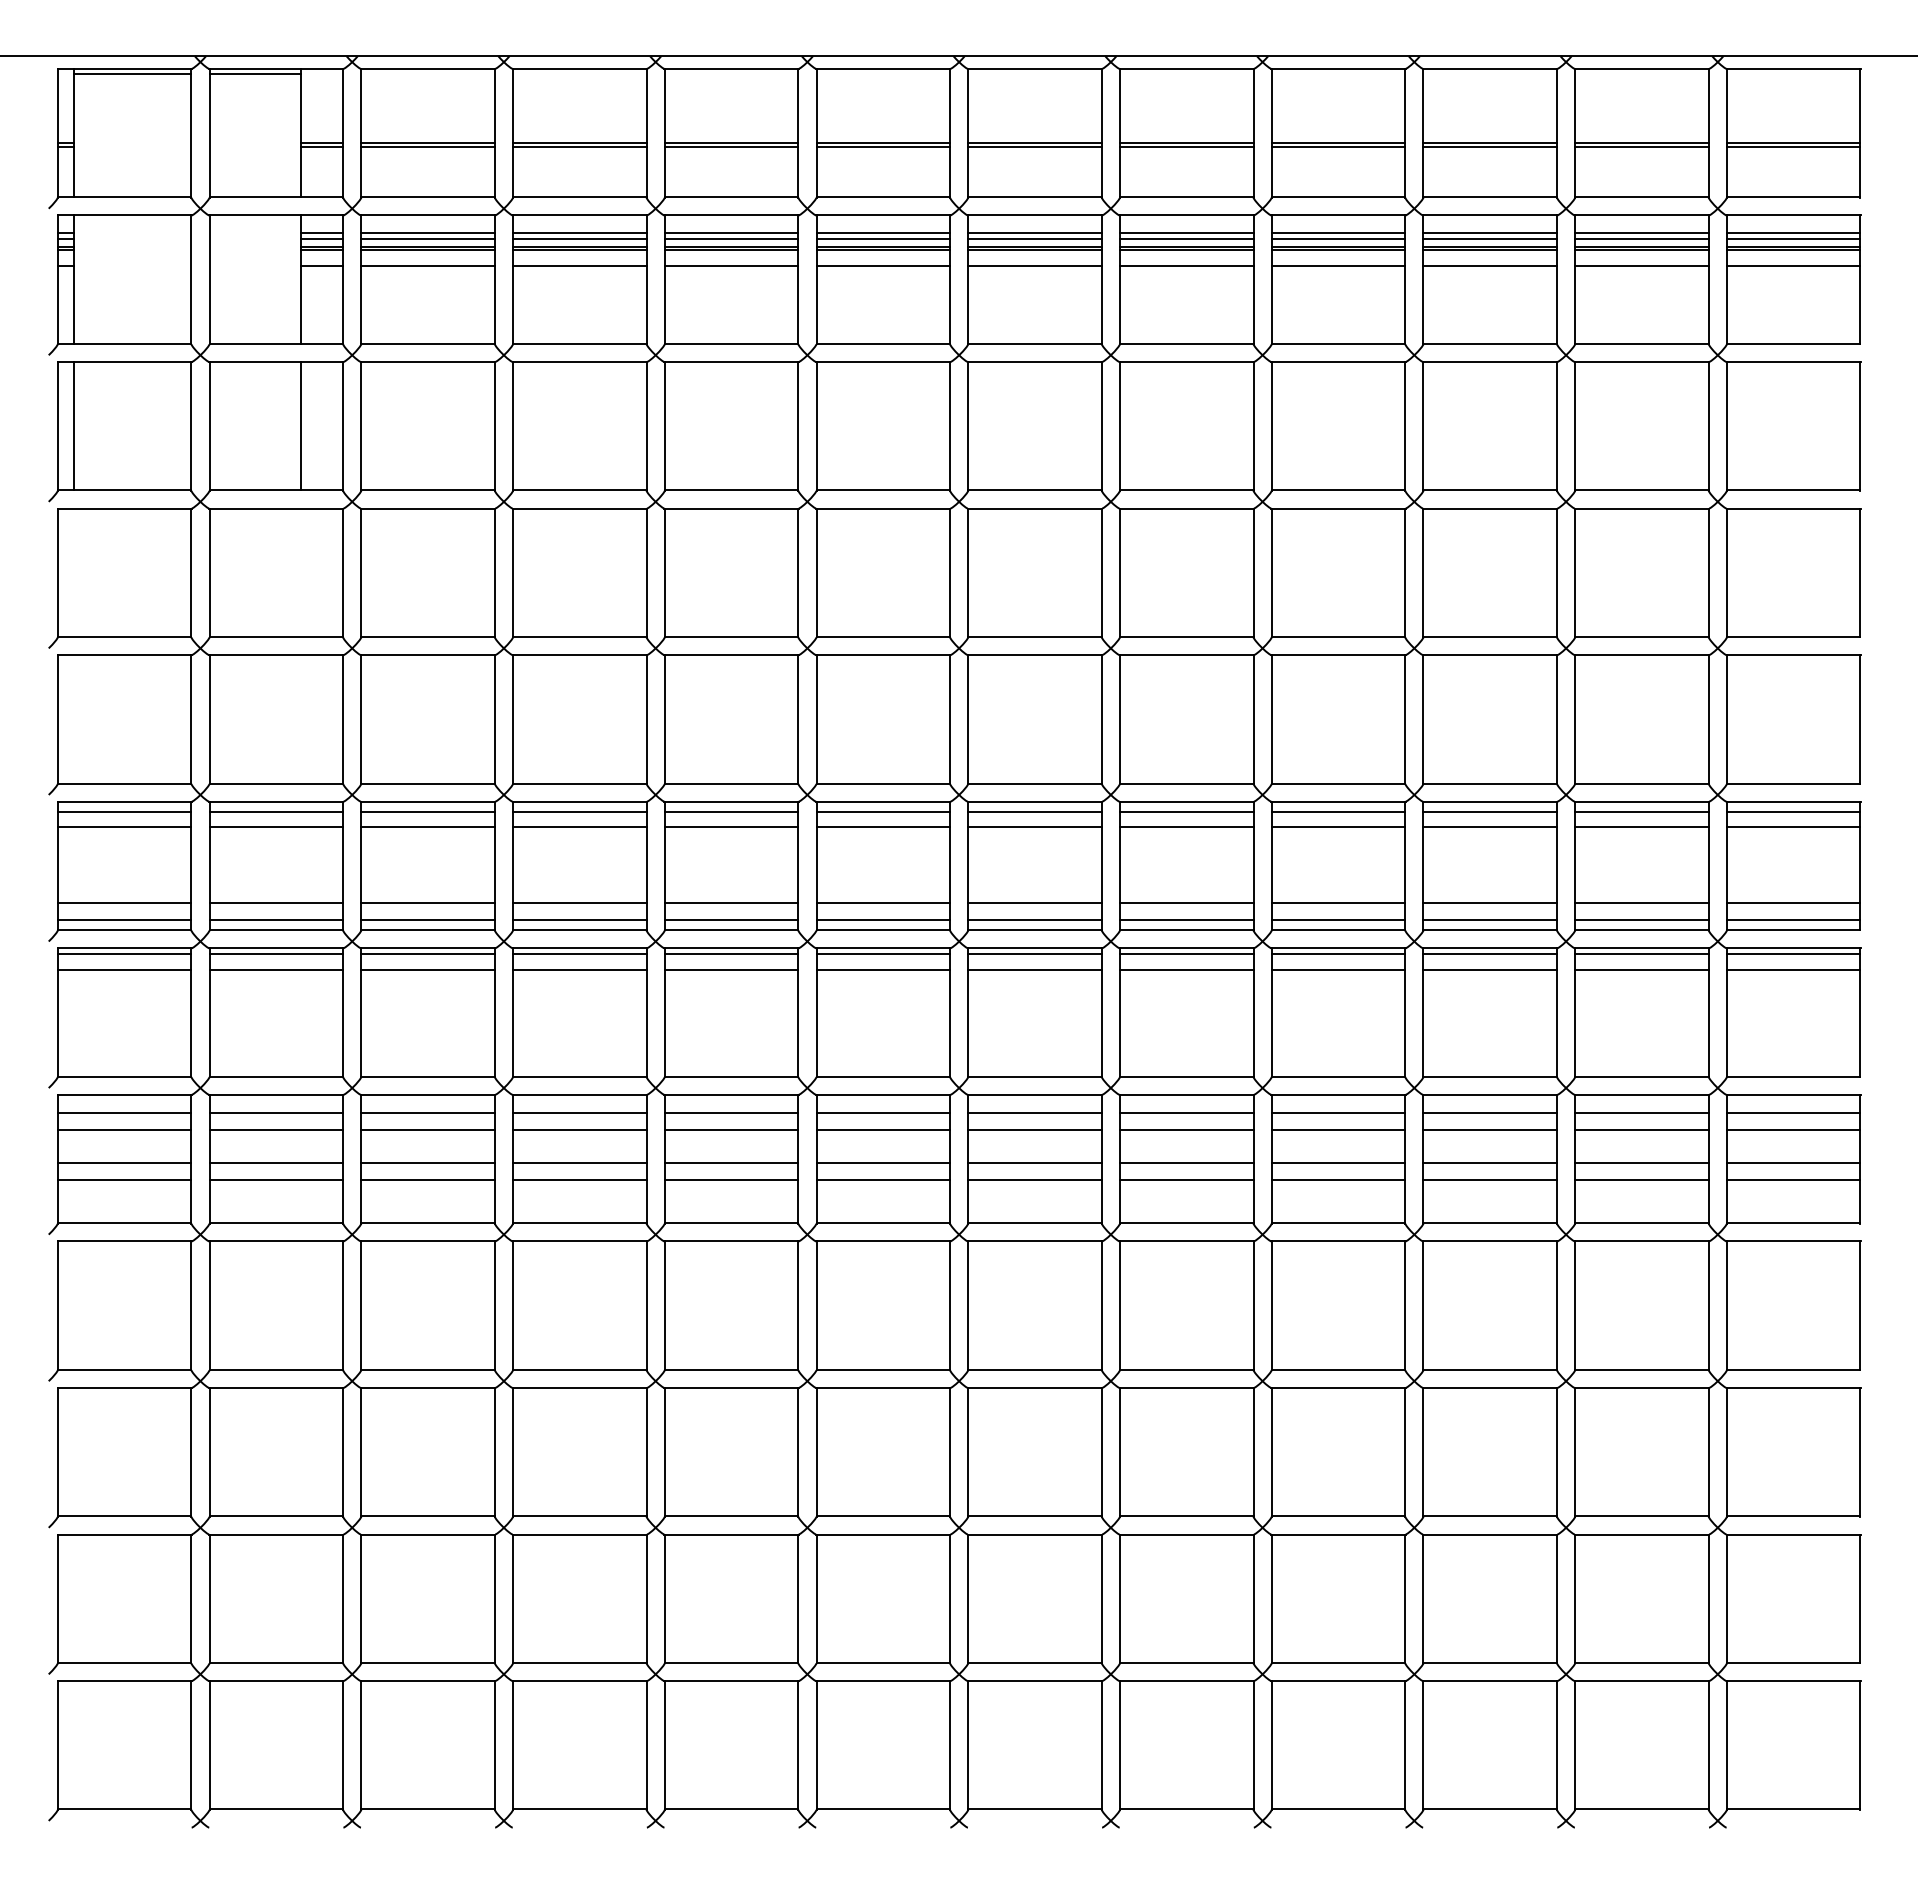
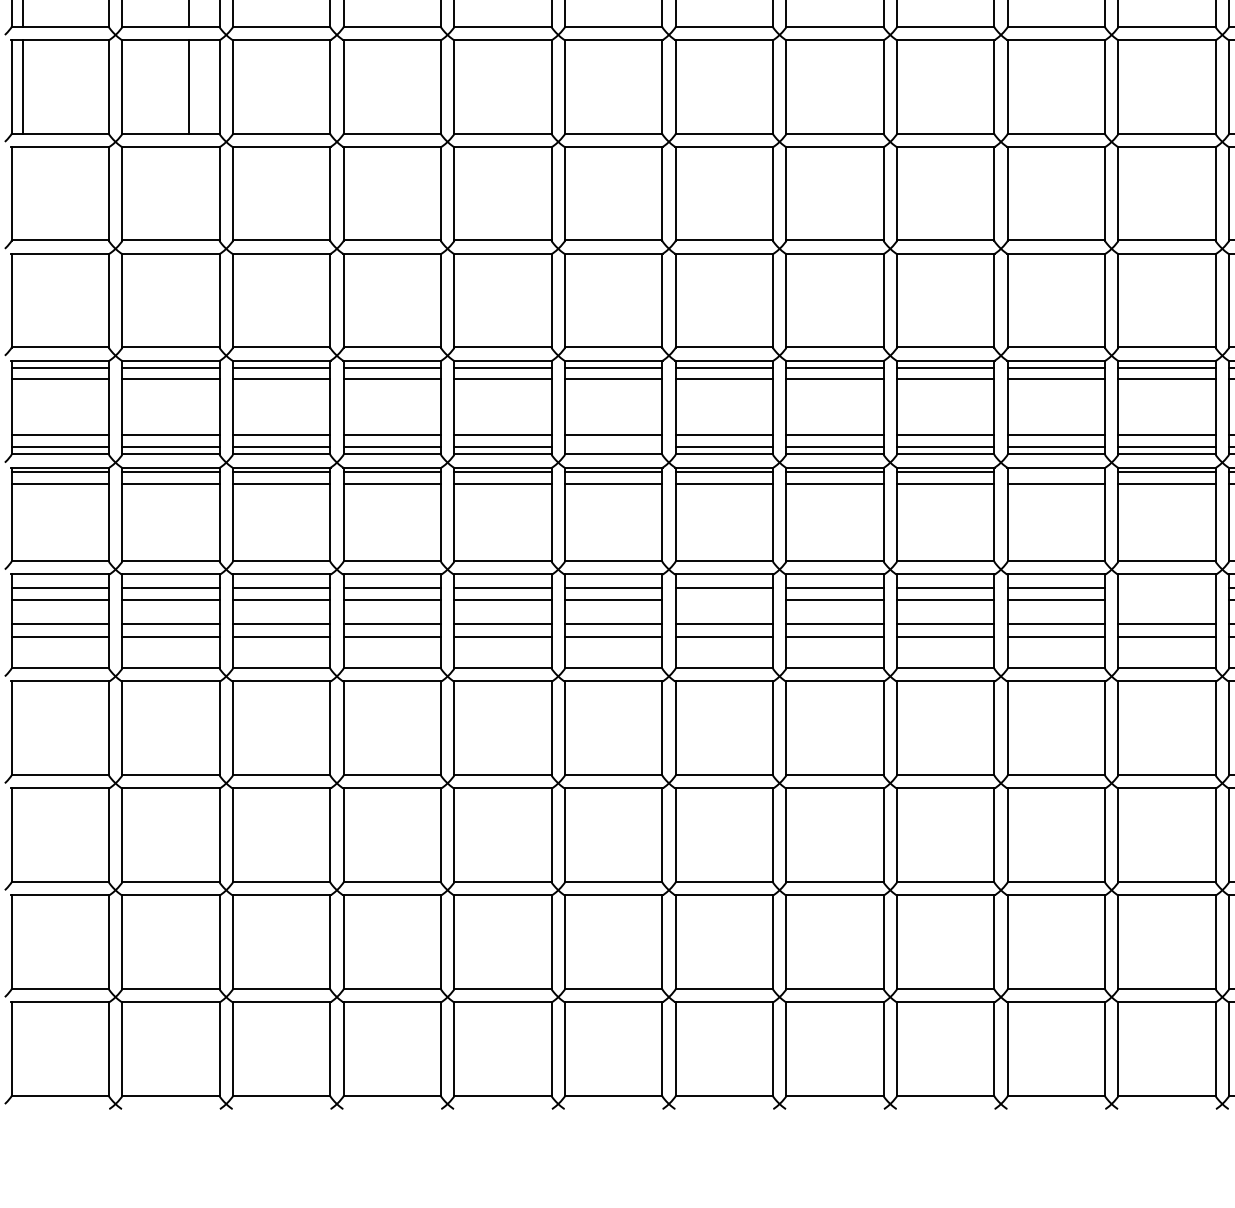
line: (883, 920) -> (613, 447), removed
line: (1489, 953) -> (1055, 471), removed
line: (1641, 1113) -> (1166, 588), removed
line: (1034, 1129) -> (723, 599), removed
line: (1641, 1129) -> (1166, 599), removed

